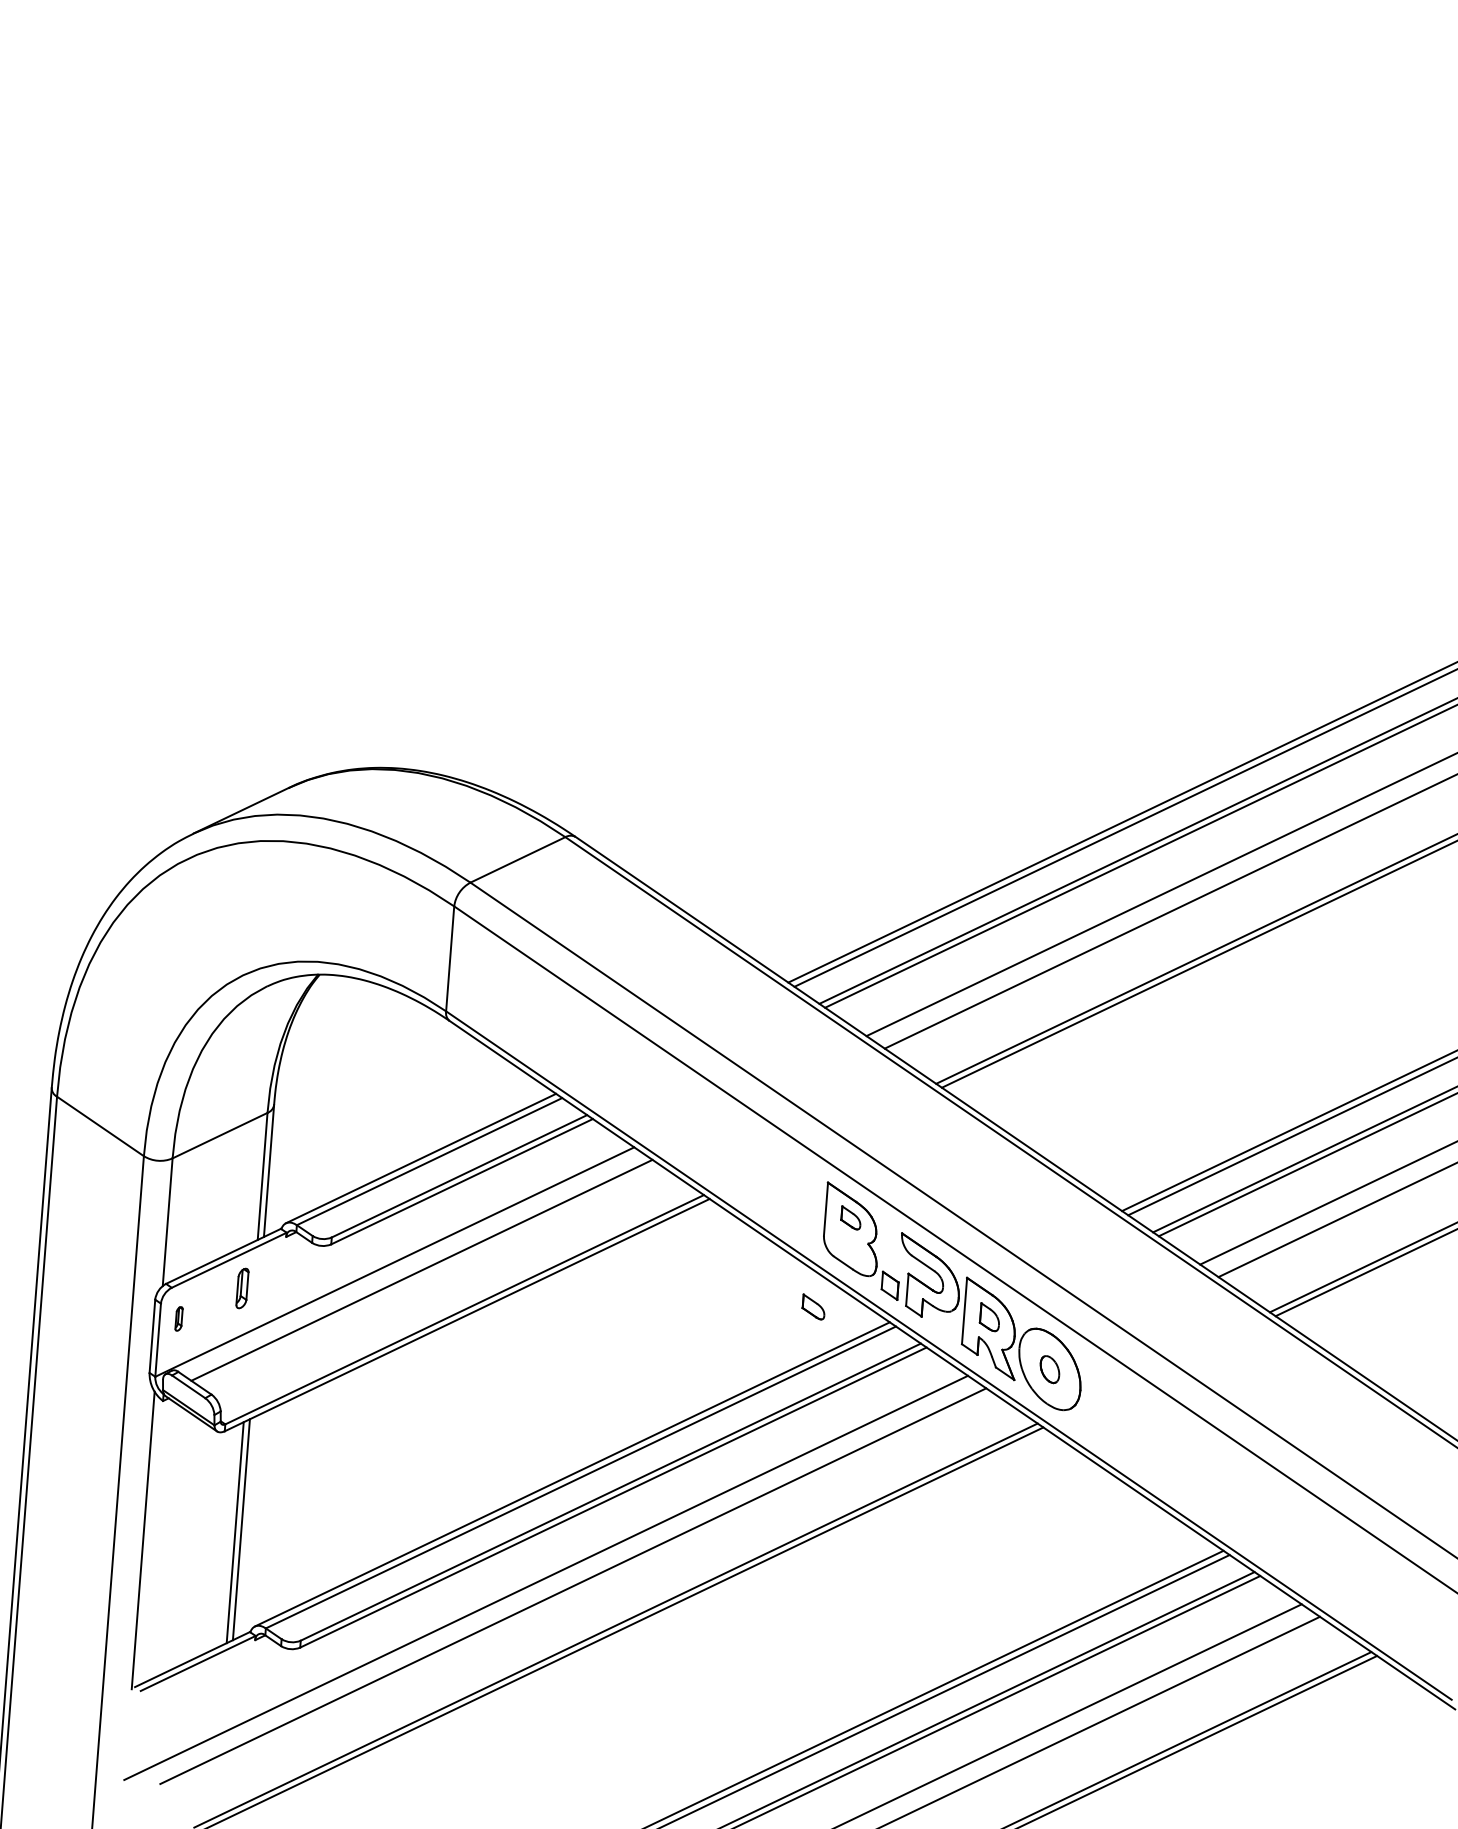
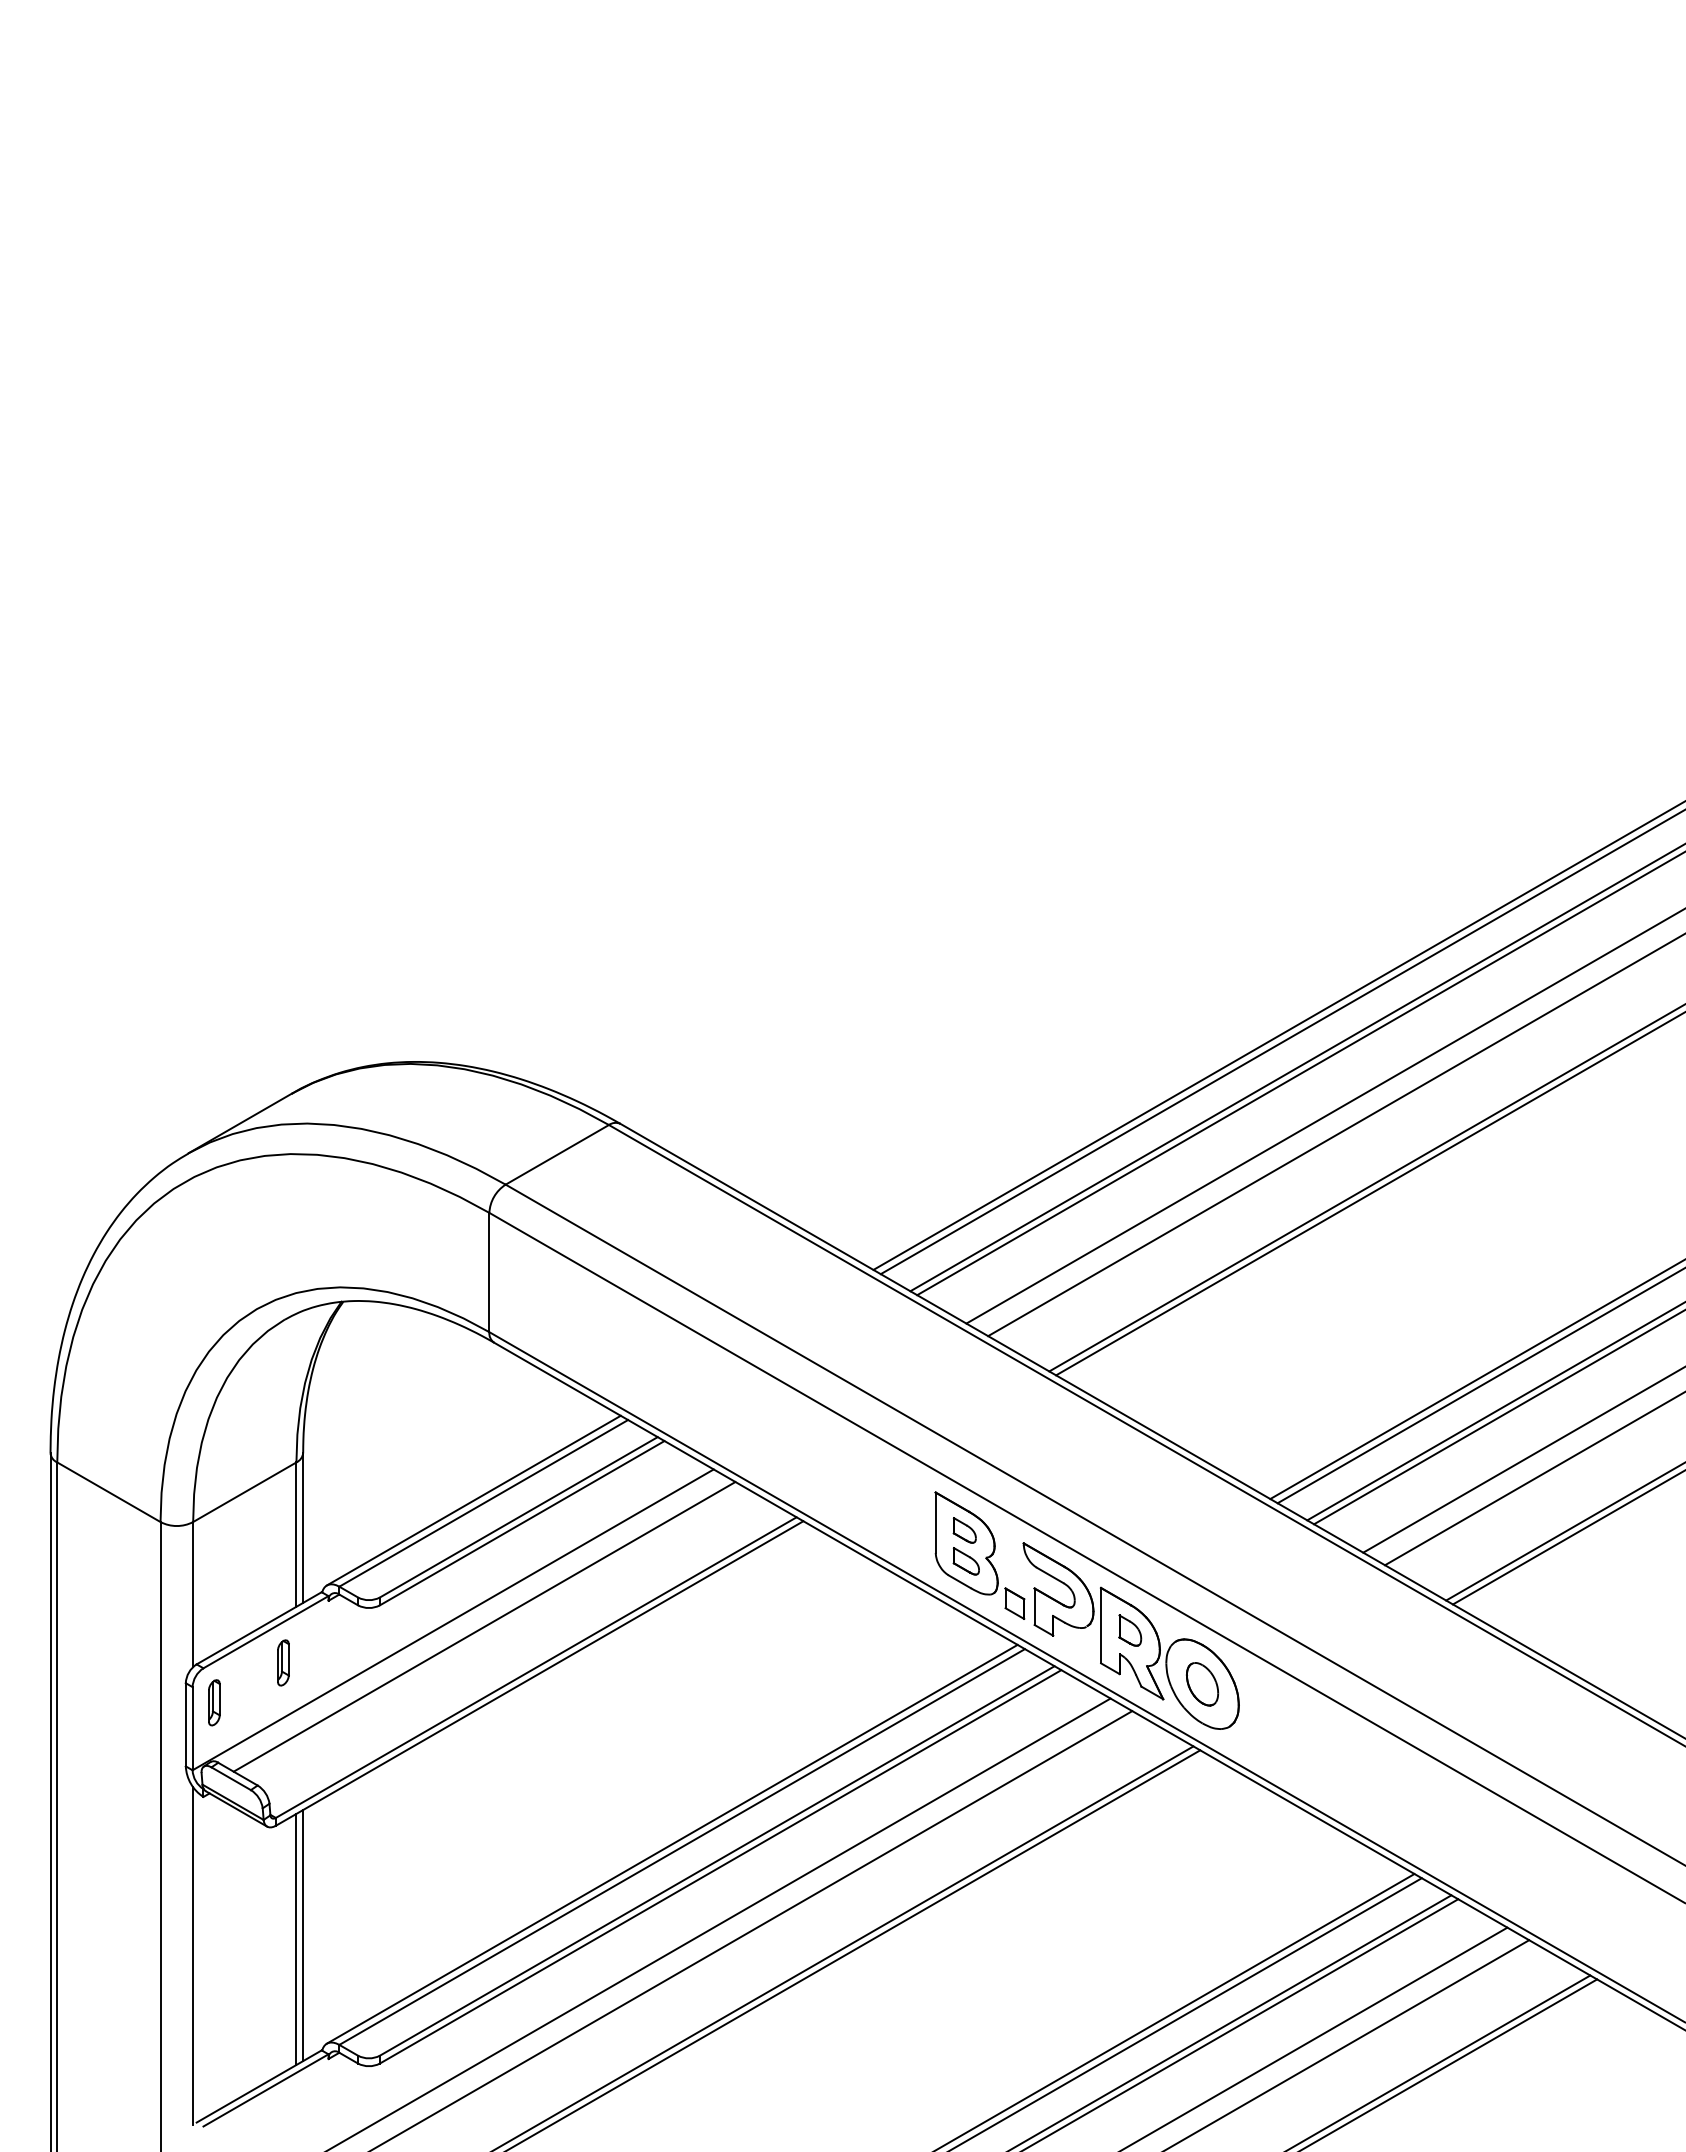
part: (812, 1307) -> (965, 1561), moved
part: (179, 1318) -> (214, 1702), size x1.67
part: (1049, 1369) -> (1202, 1684), size x1.43

